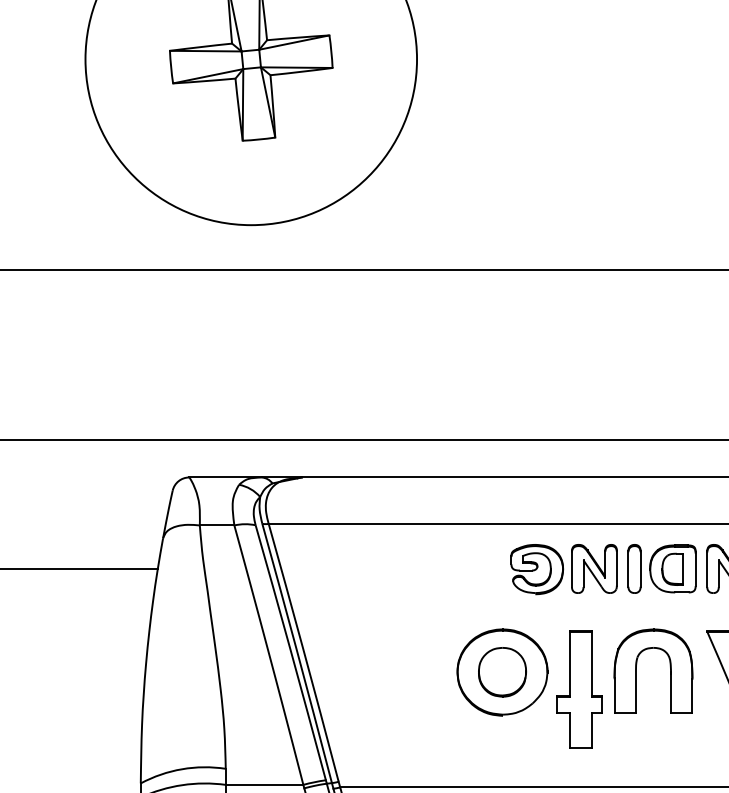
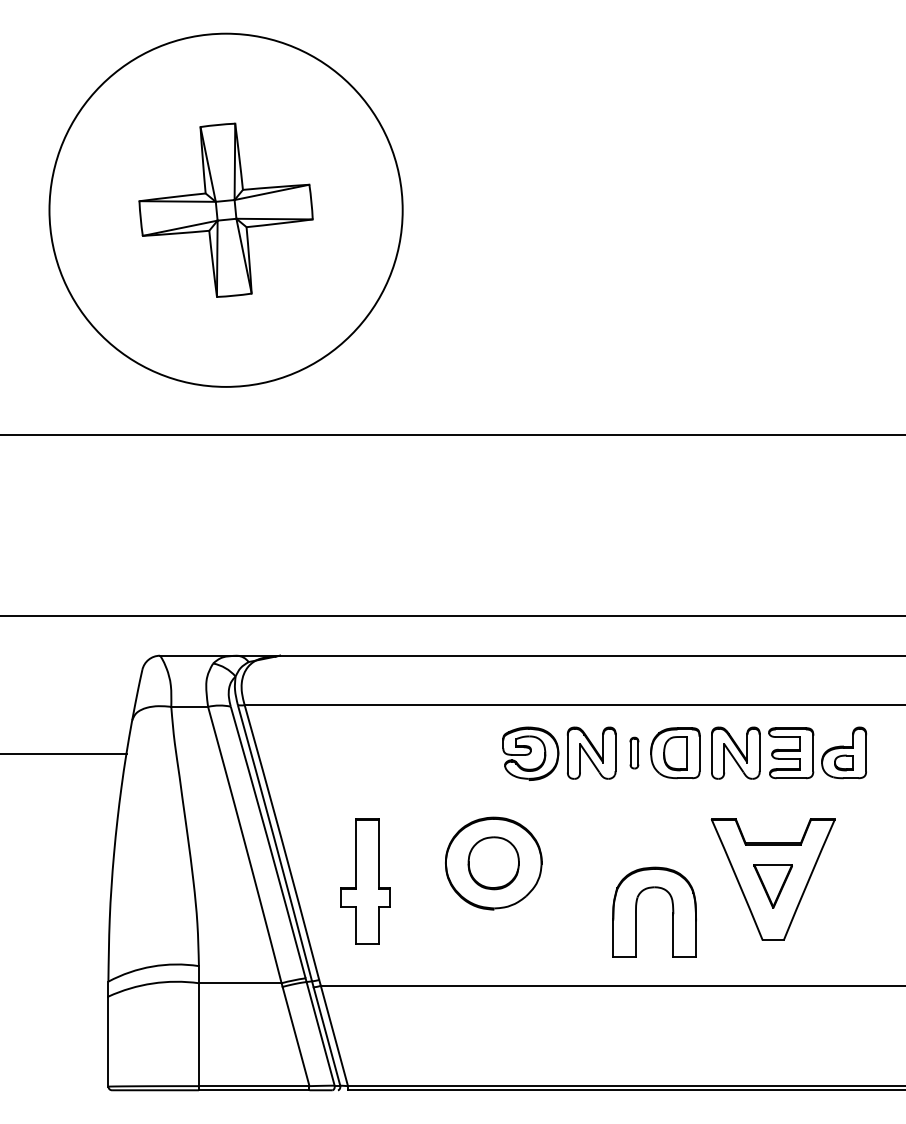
part: (634, 568) -> (634, 752), size x0.6
part: (636, 670) -> (636, 911), moved
part: (579, 689) -> (365, 881), moved

